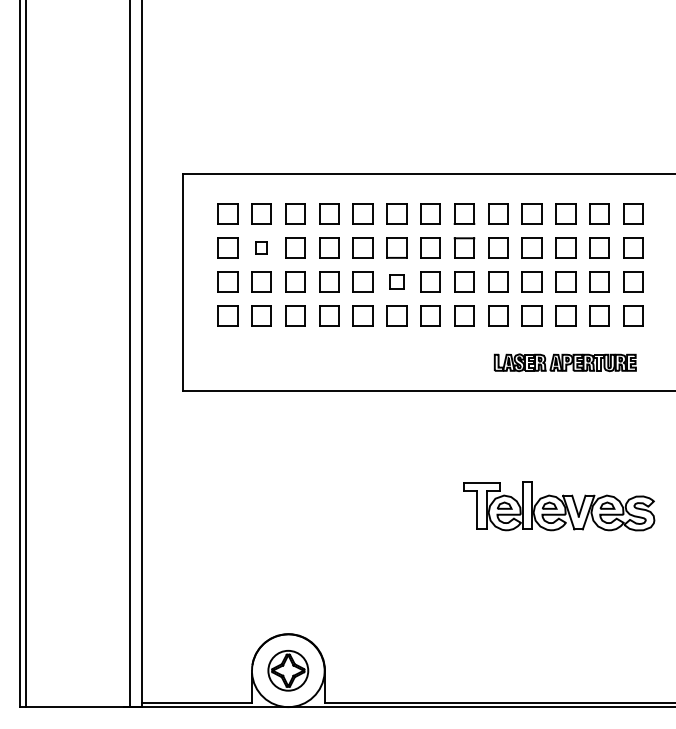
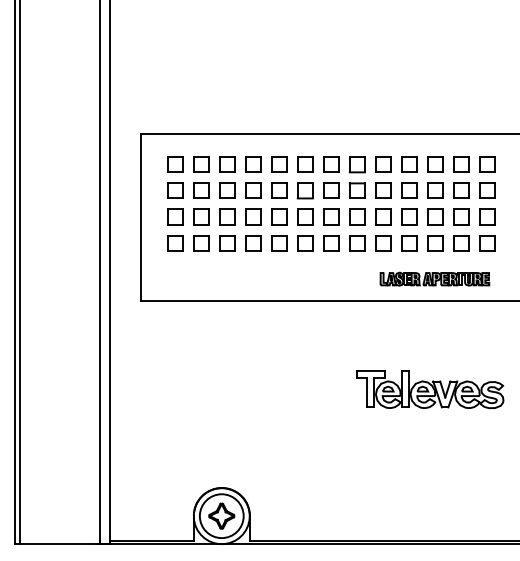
part: (261, 247) -> (201, 190), size x1.67
part: (396, 281) -> (305, 216), size x1.43
circle: (287, 670) -> (221, 515), size x1.43

